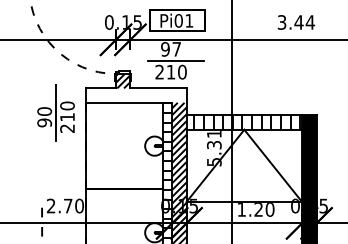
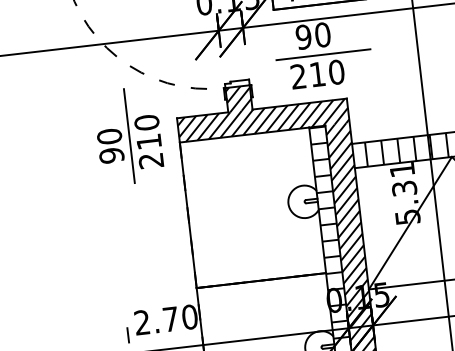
text: (176, 49) -> (322, 35), 97 -> 90
hatch: (135, 95) -> (262, 120), added
part: (55, 112) -> (127, 136), moved

